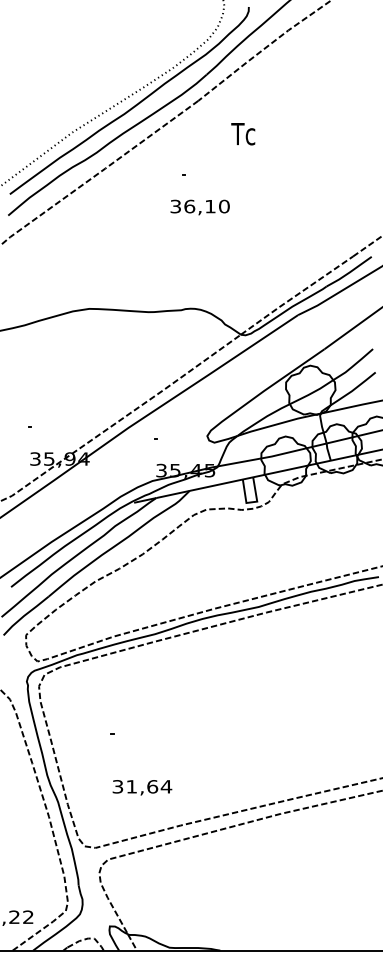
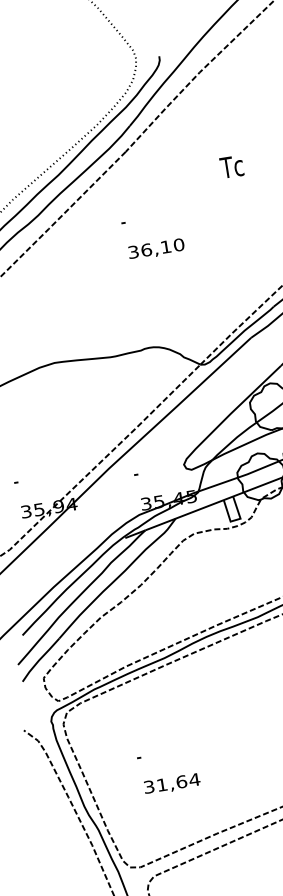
text: (243, 134) -> (232, 167), moved
text: (199, 207) -> (155, 249), moved
text: (142, 787) -> (172, 784), moved

